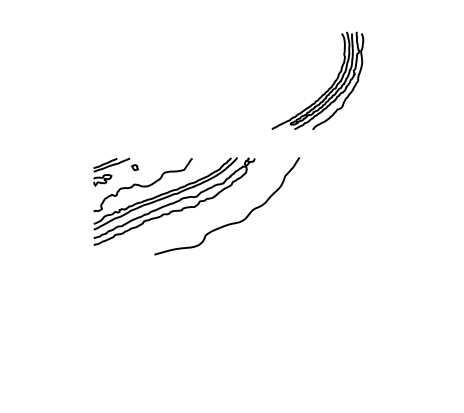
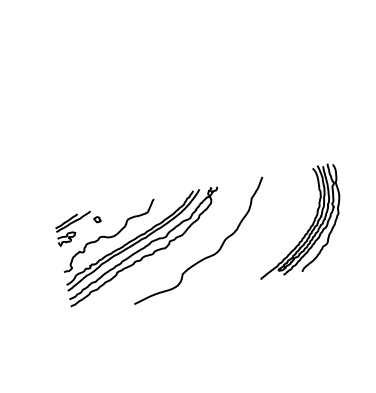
part: (327, 89) -> (309, 227), moved

